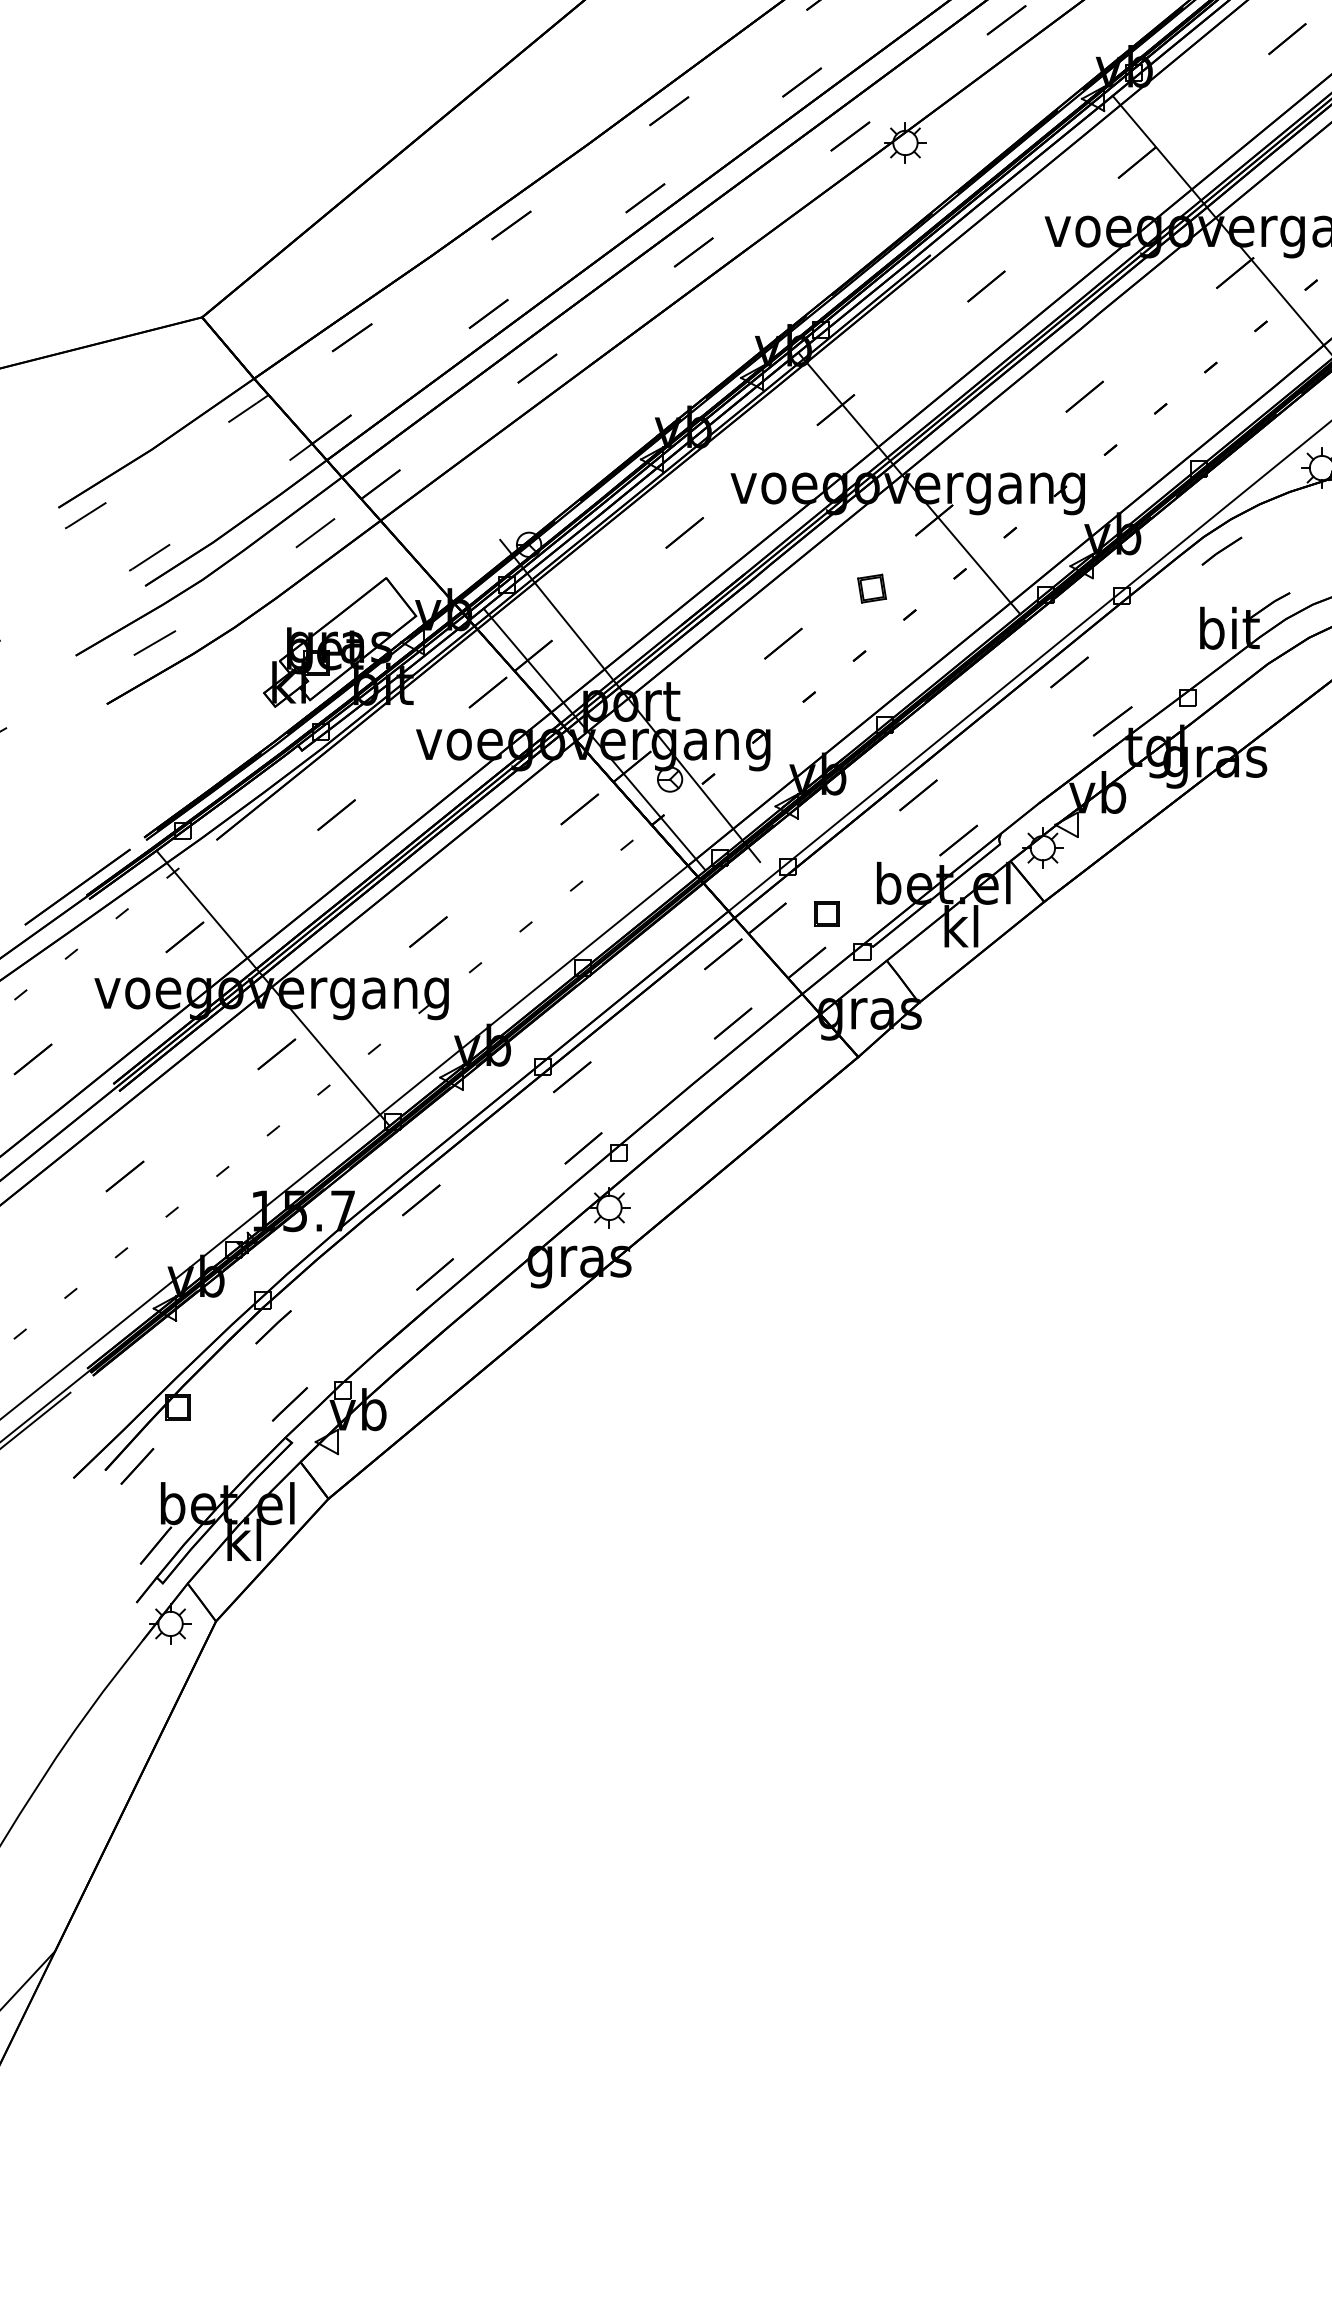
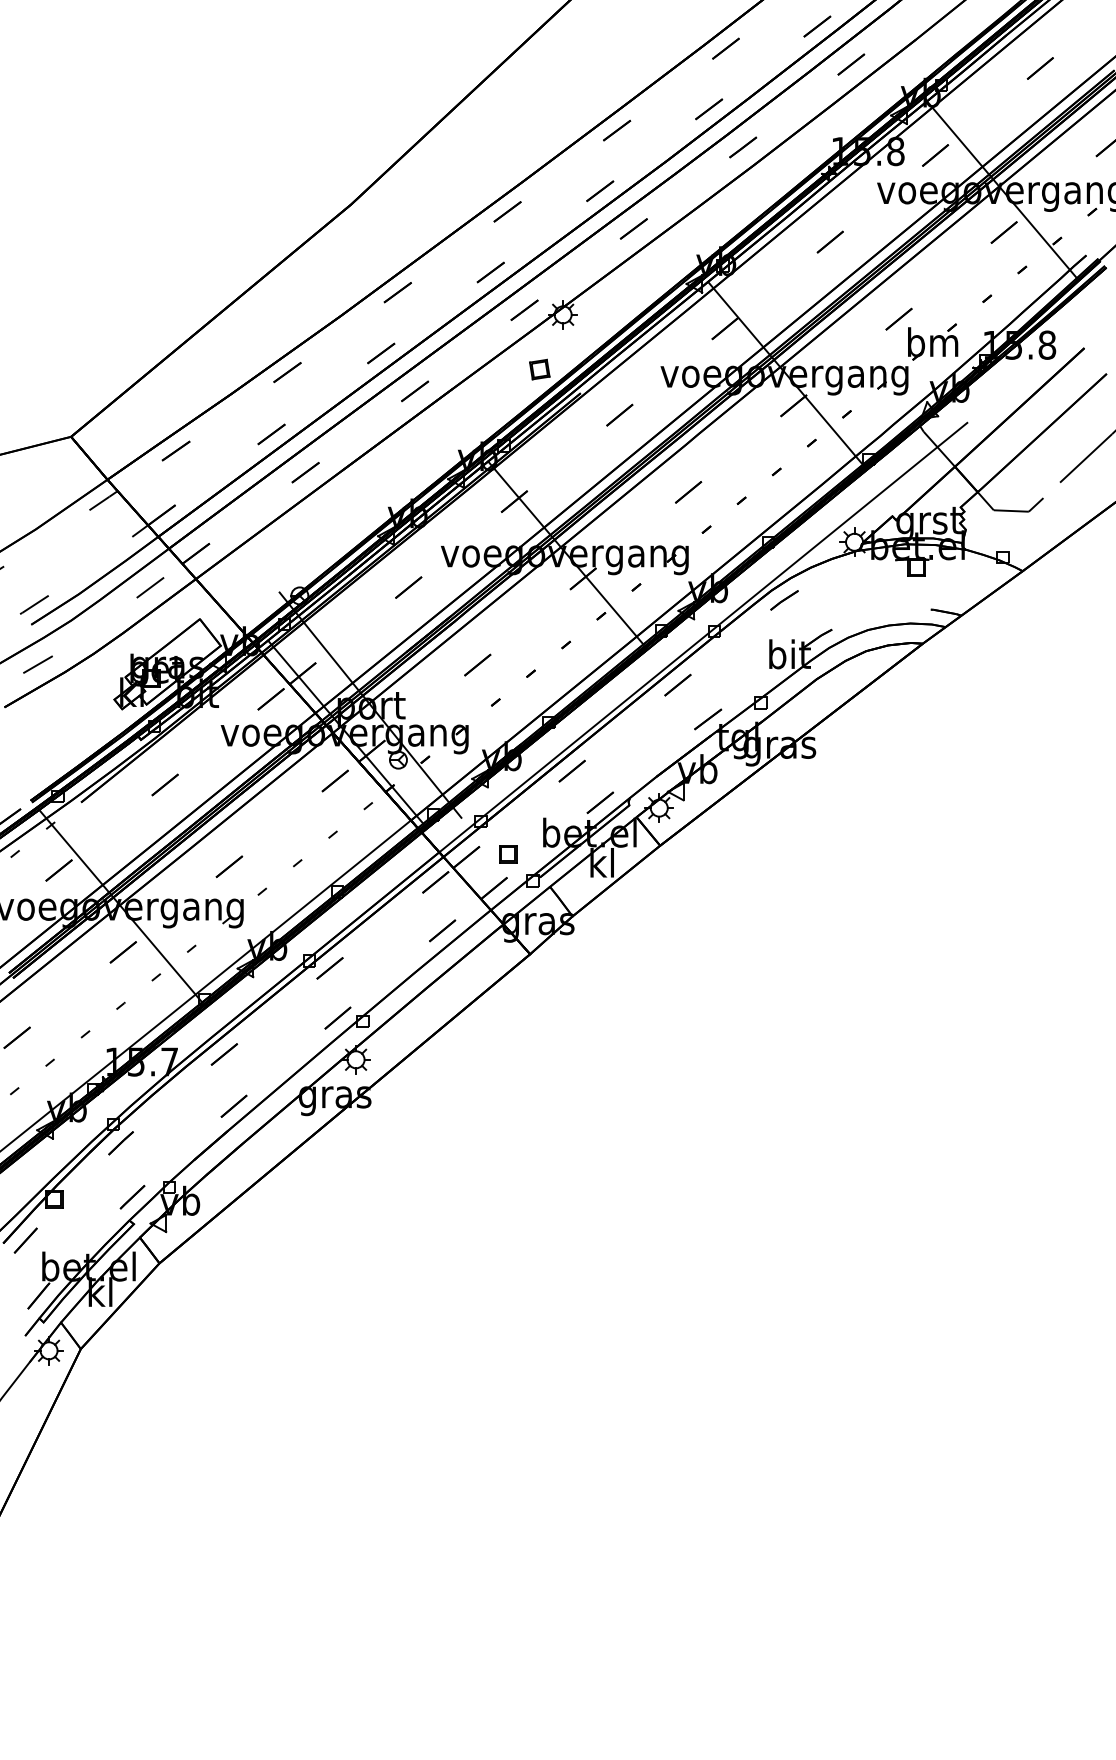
part: (871, 588) -> (539, 369), moved

